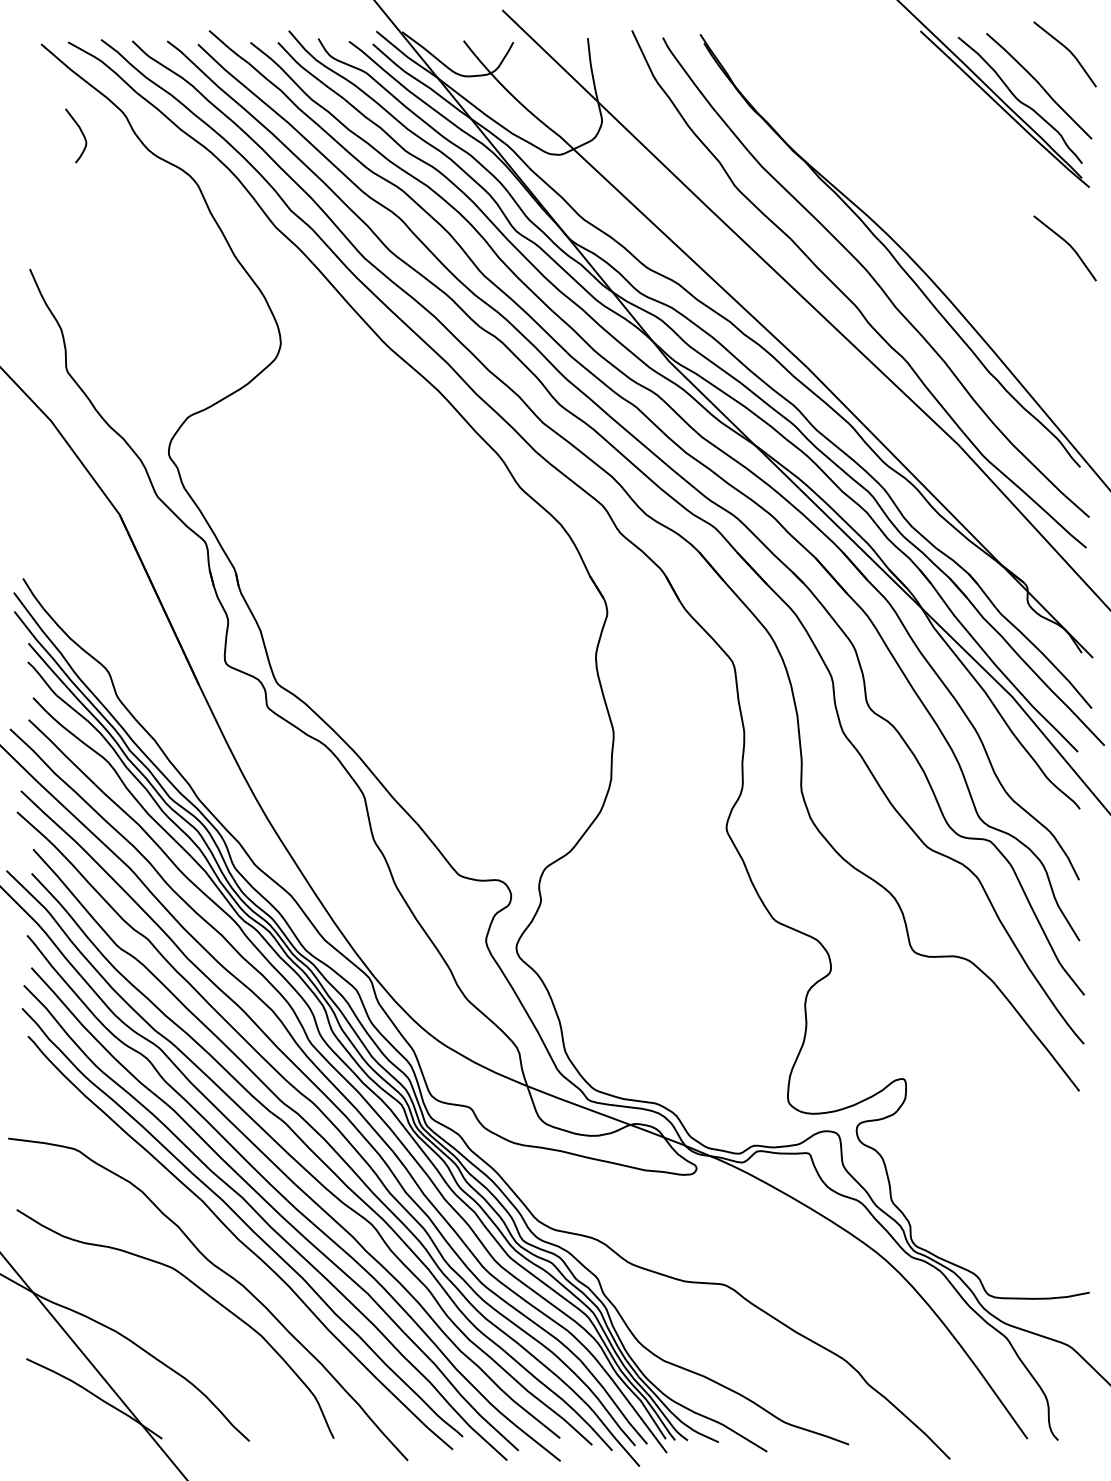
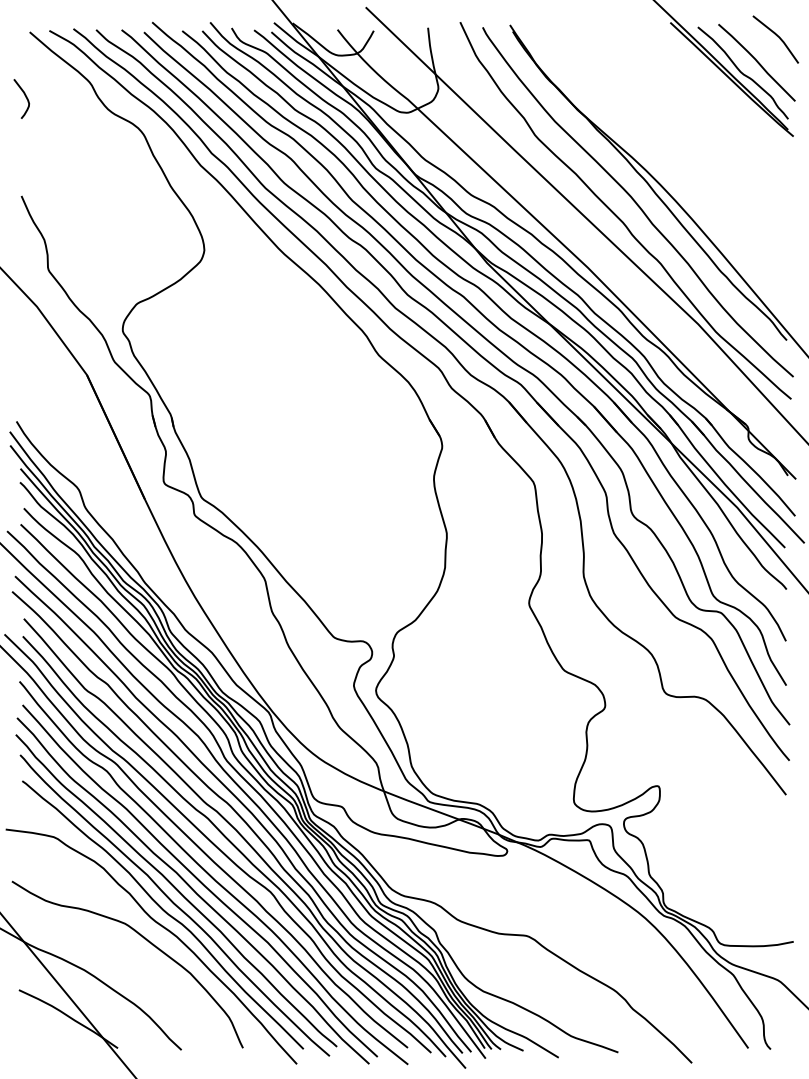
curve: (81, 133) -> (25, 97), moved
line: (1067, 244) -> (777, 178), removed
curve: (226, 1252) -> (164, 912), added

